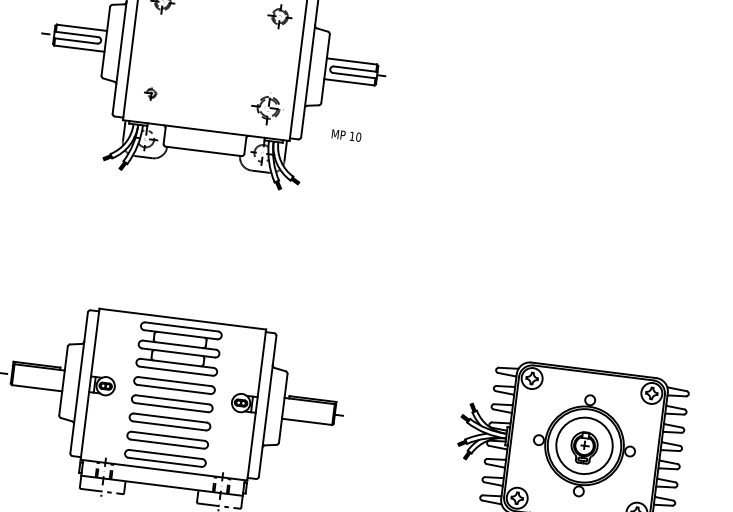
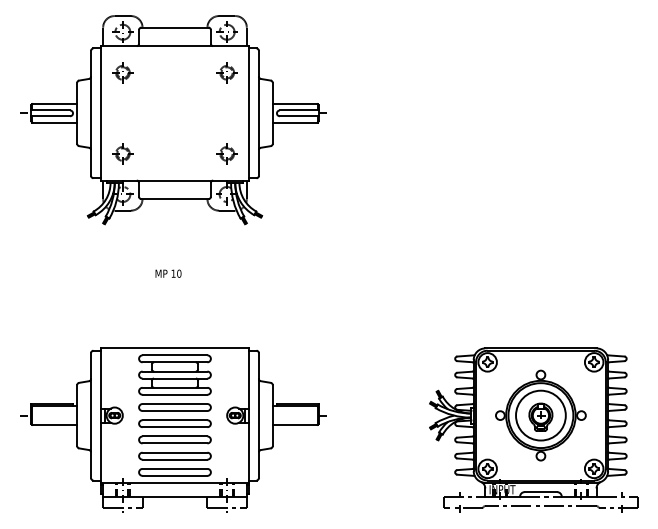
part: (151, 92) -> (122, 153), size x1.67
part: (267, 107) -> (226, 153), size x0.71
text: (346, 135) -> (168, 273), moved

